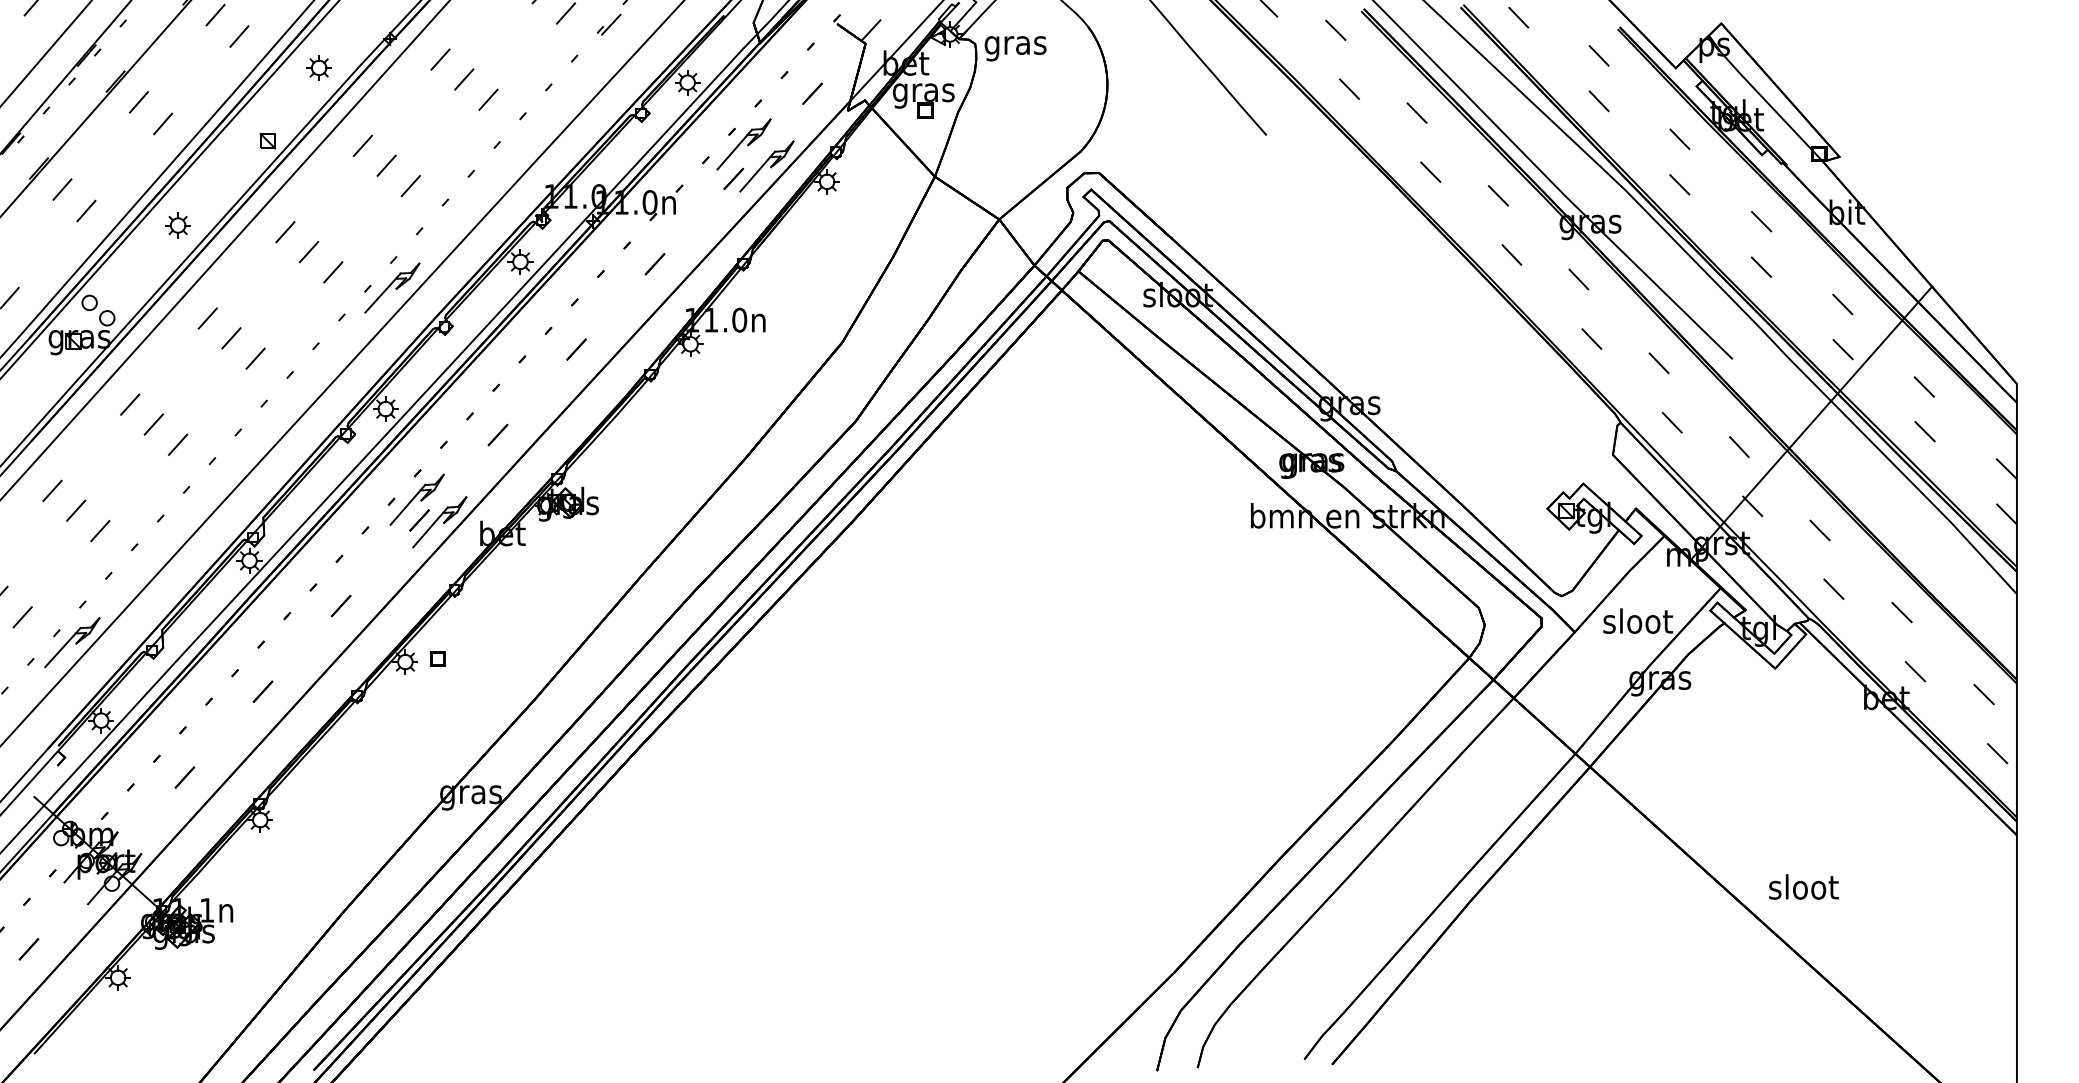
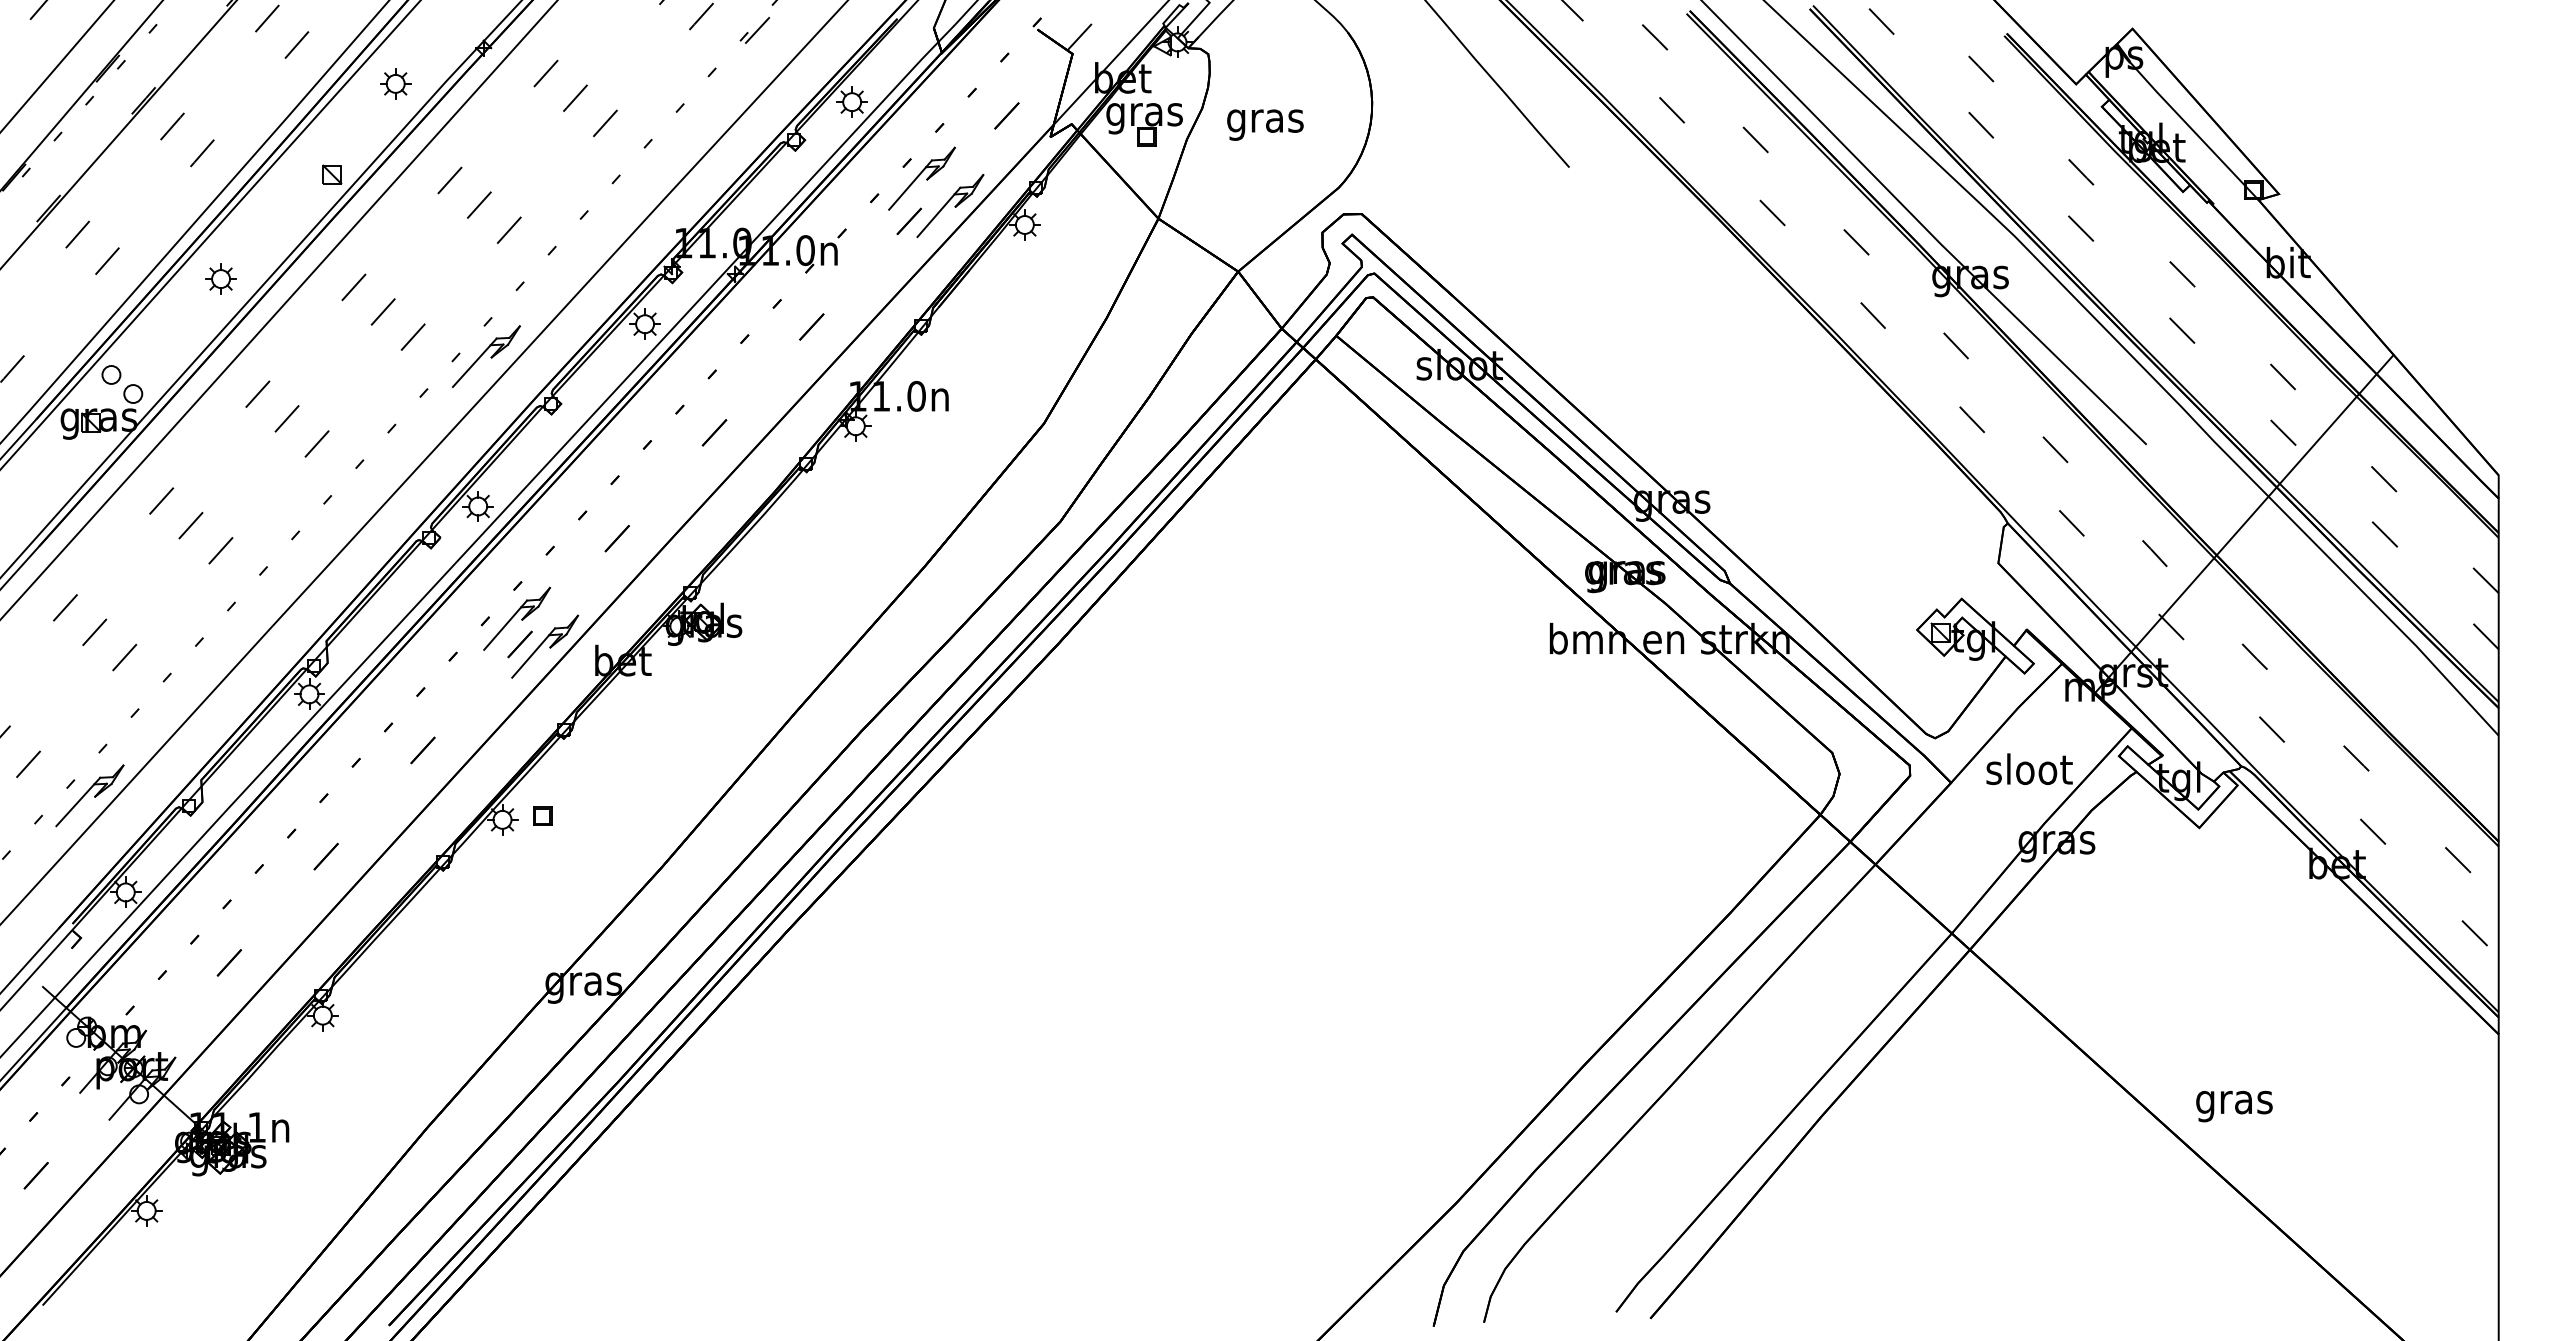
text: (1015, 48) -> (1265, 124), moved
text: (1803, 890) -> (2234, 1102), sloot -> gras

